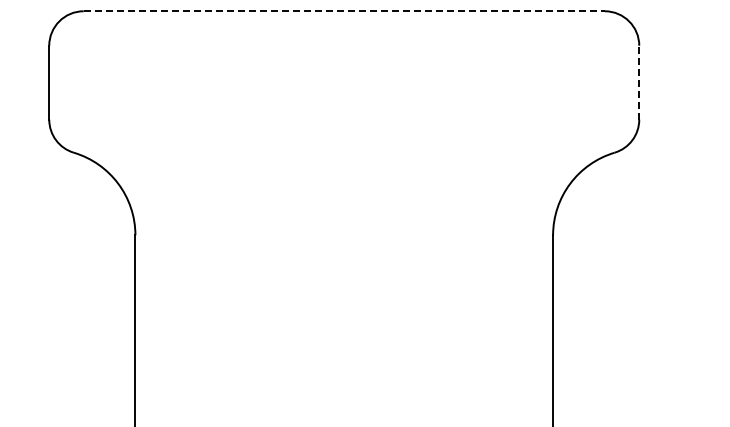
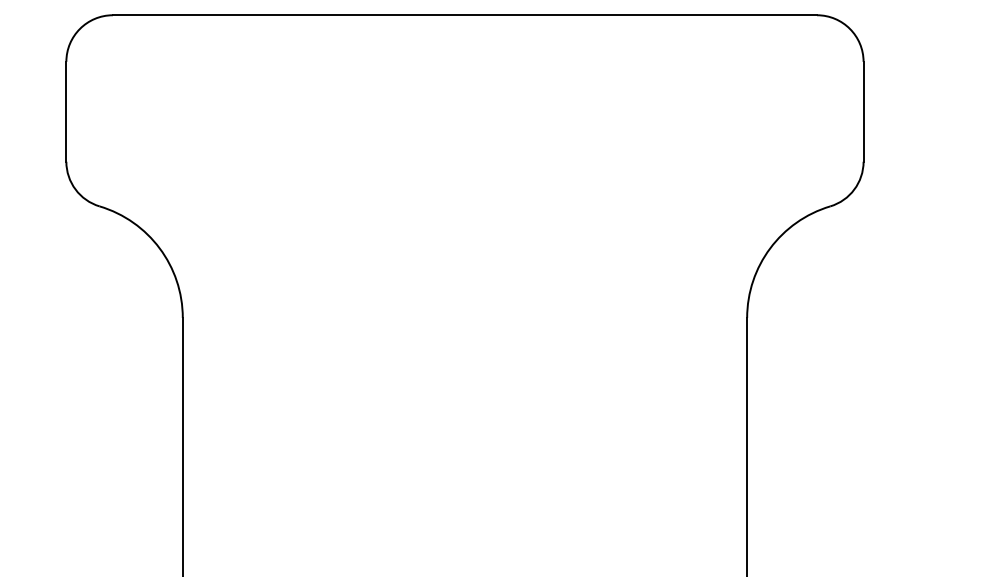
line: (344, 11) -> (465, 15), dashed -> solid
line: (639, 82) -> (863, 111), dashed -> solid

